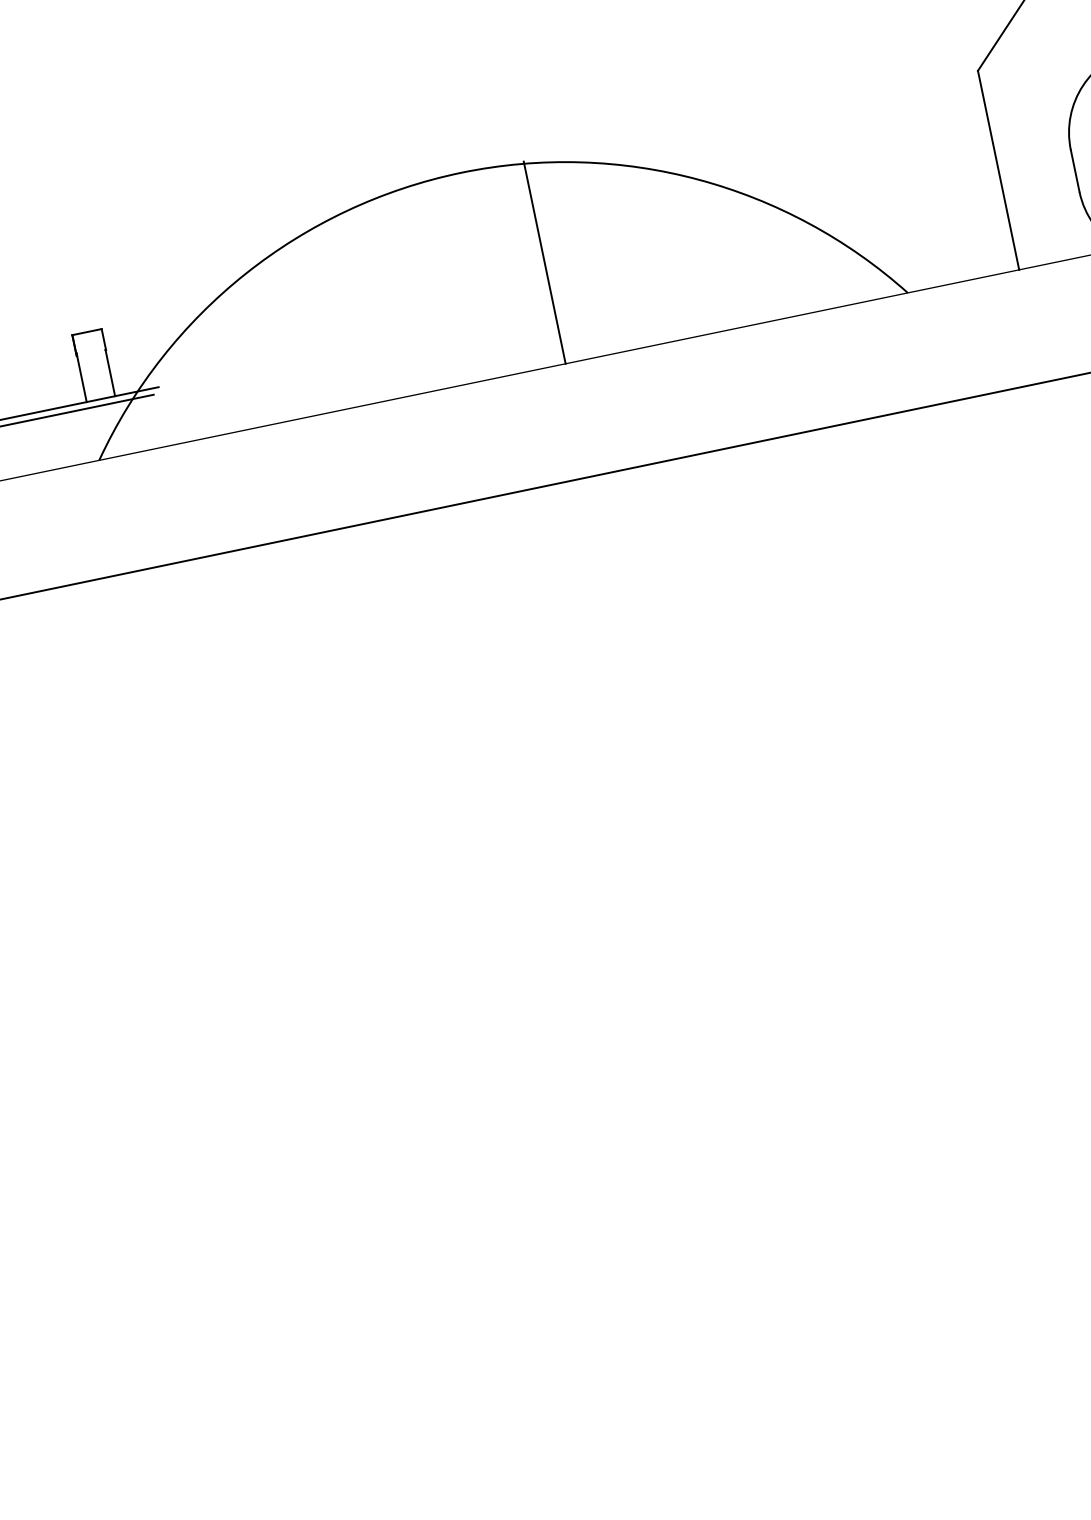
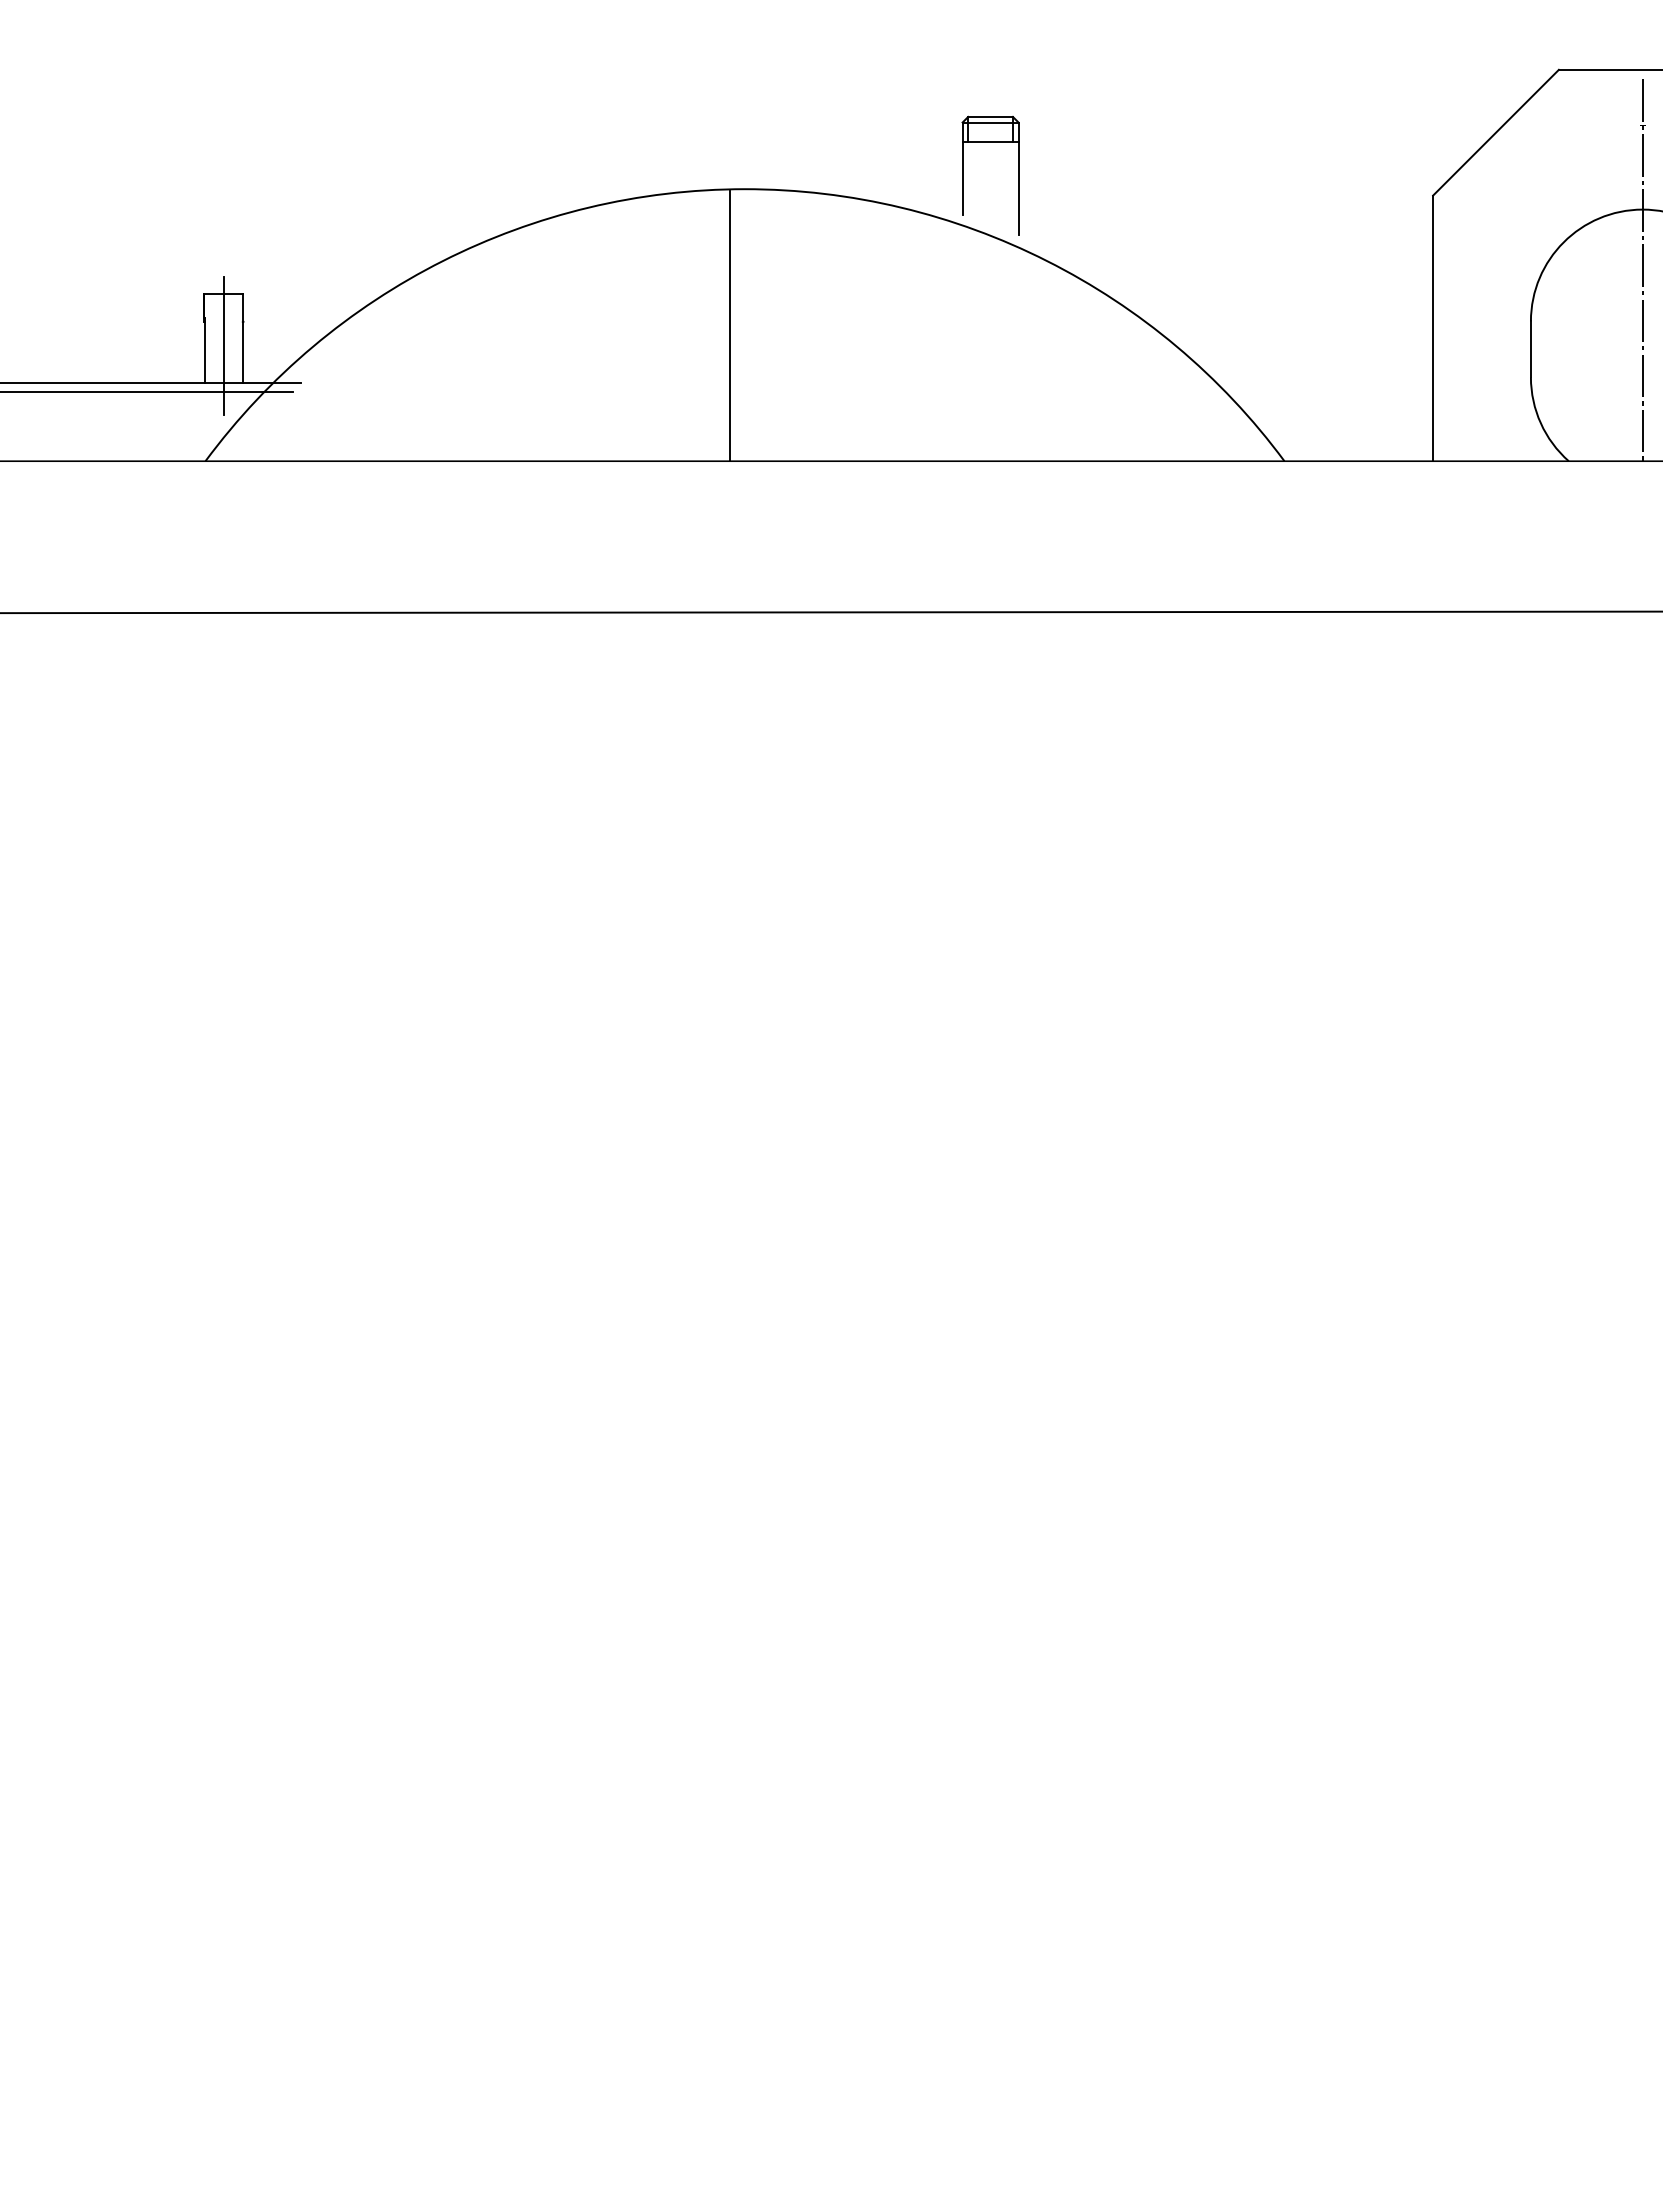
part: (622, 128) -> (963, 175), added
line: (544, 262) -> (729, 326), moved
line: (94, 370) -> (223, 345), added

